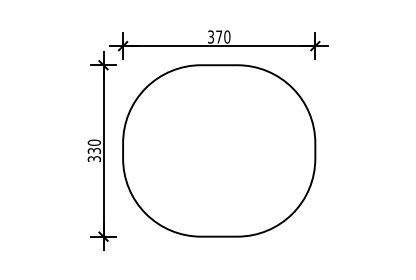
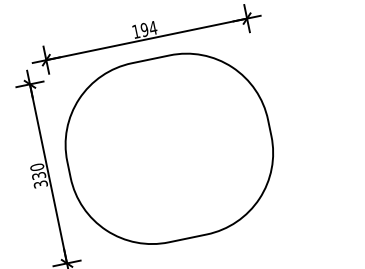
text: (219, 36) -> (144, 29), 370 -> 194

